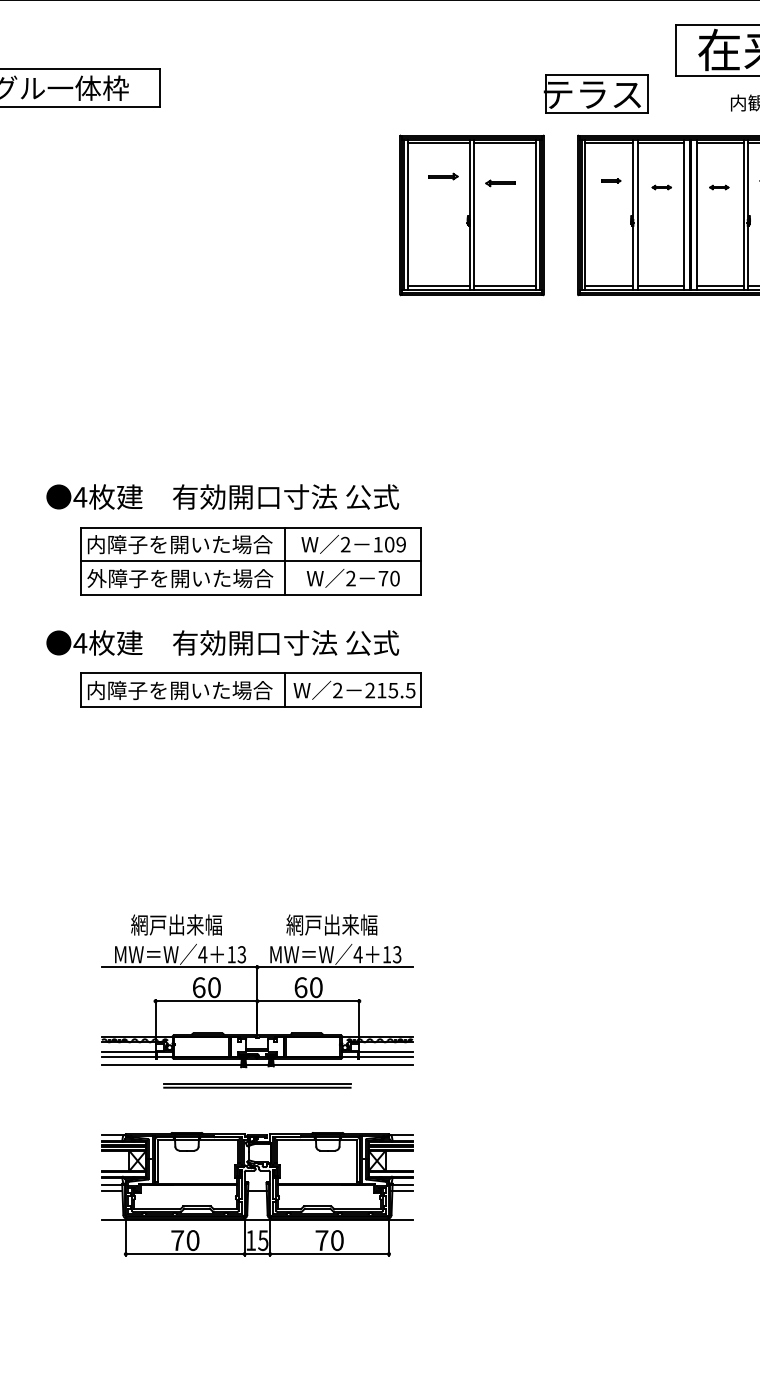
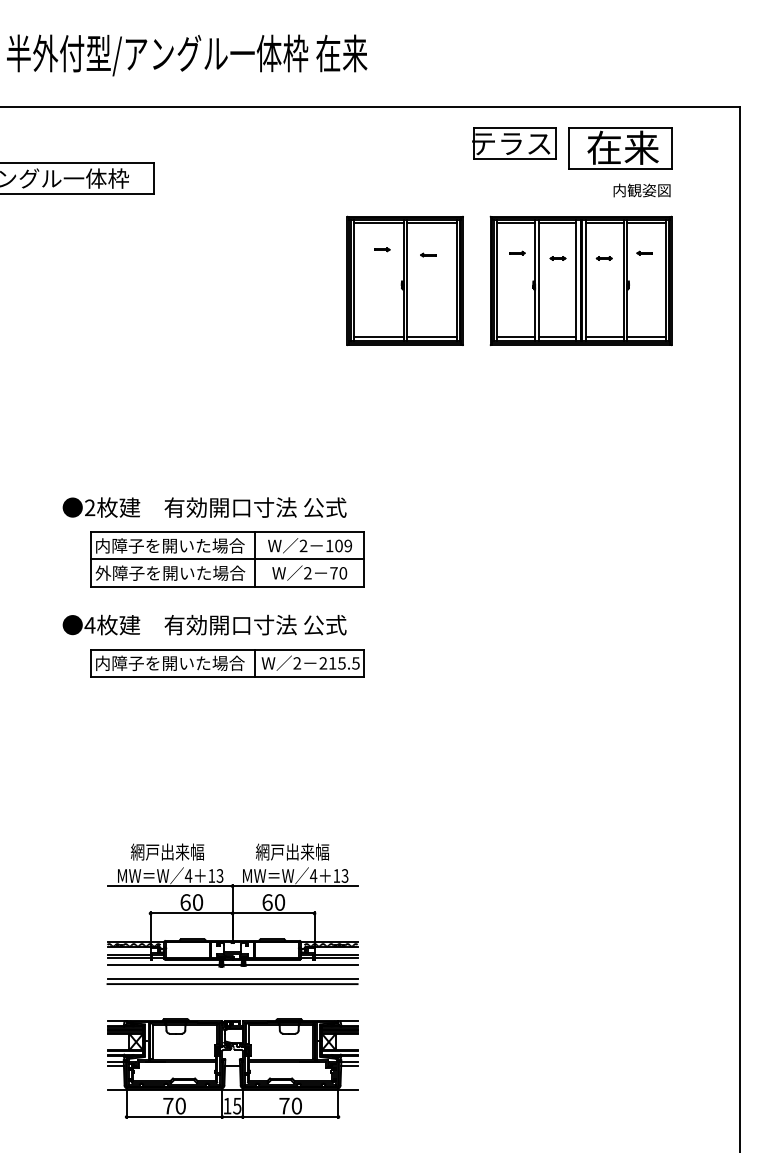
part: (596, 94) -> (514, 143), moved
part: (443, 176) -> (382, 249), size x0.62
part: (500, 182) -> (428, 254), size x0.62
text: (79, 496) -> (89, 507), 4 -> 2
part: (257, 1085) -> (232, 981), size x1.67

